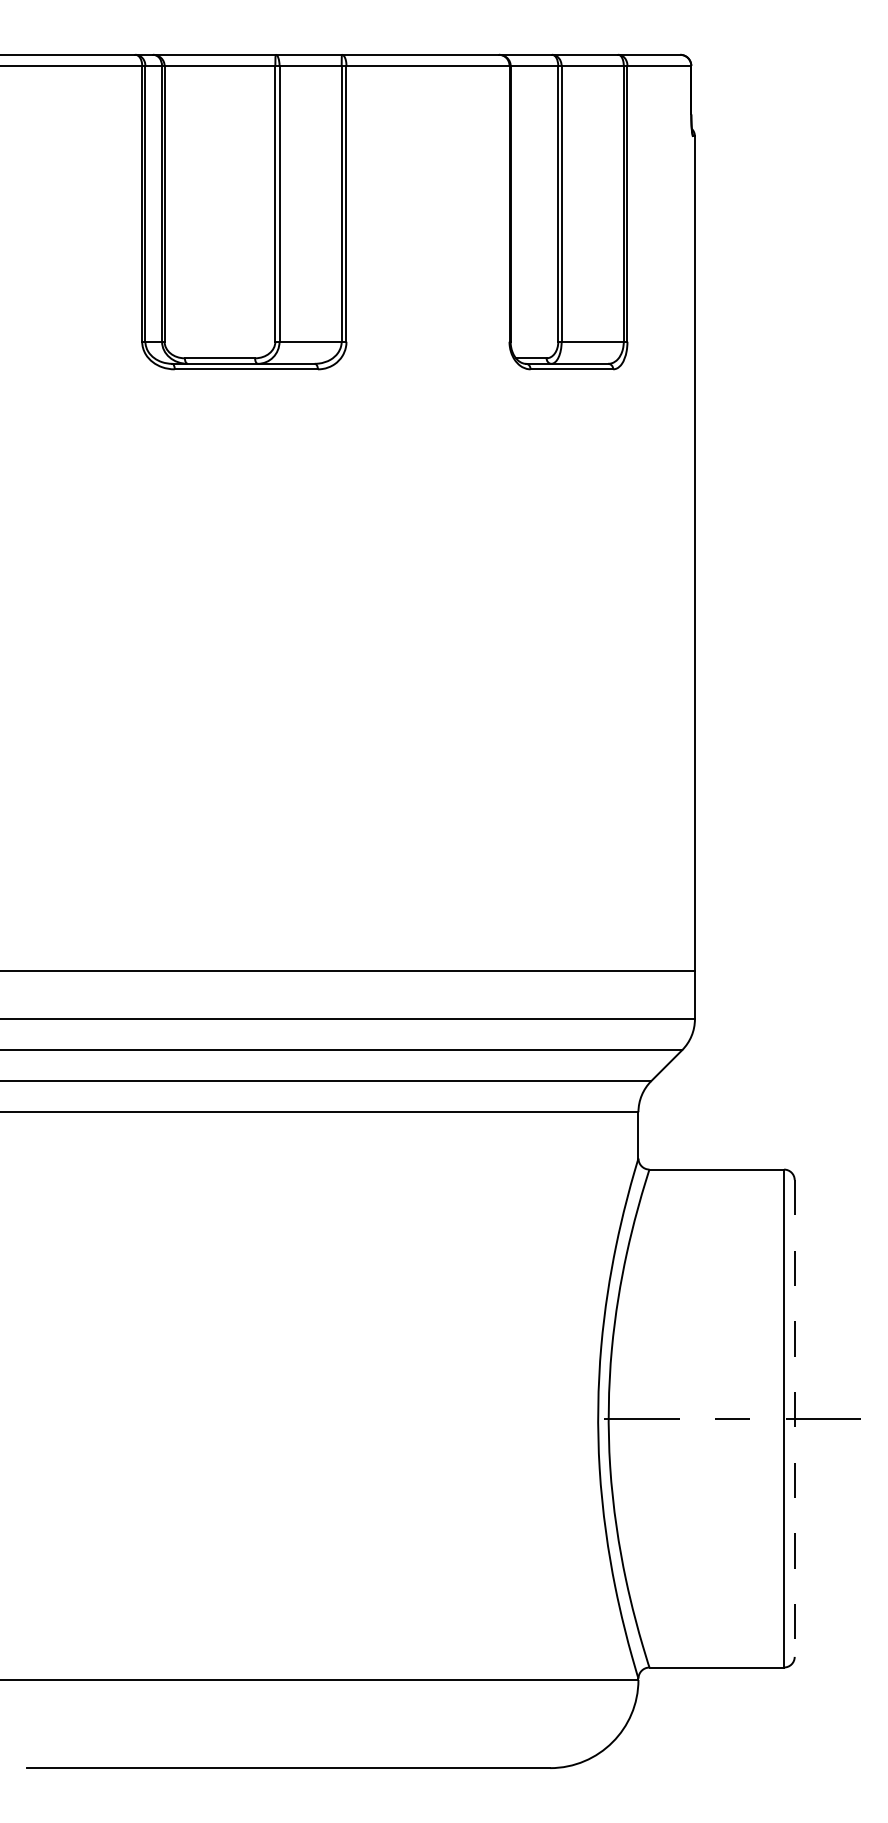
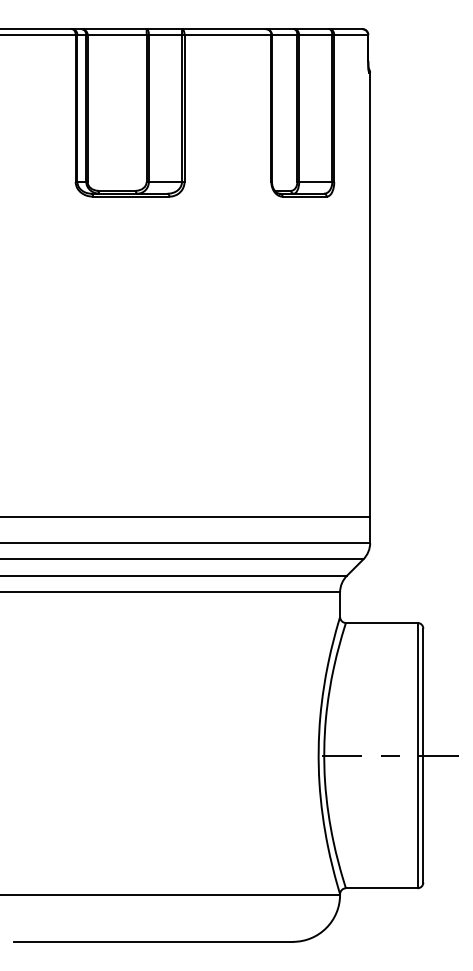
line: (795, 1418) -> (423, 755), dashed -> solid

